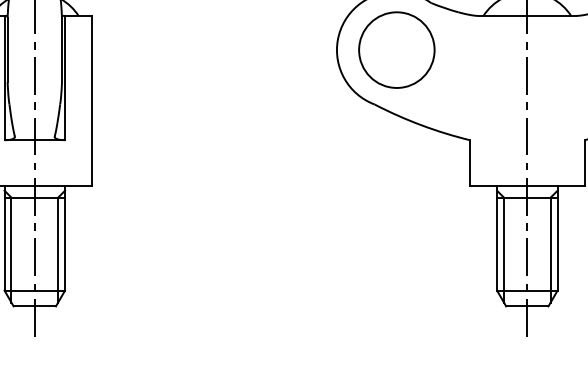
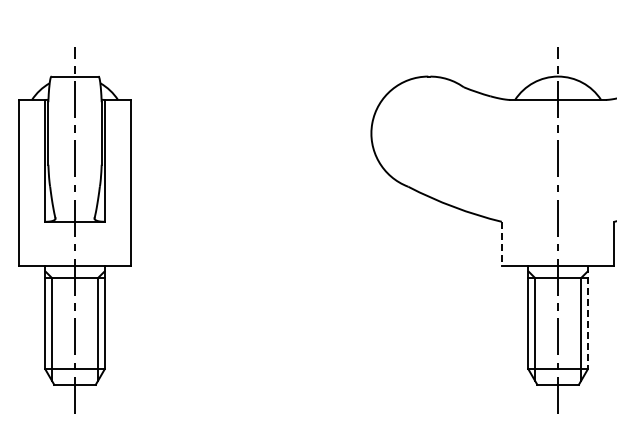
part: (397, 50) -> (430, 133), removed
line: (469, 163) -> (501, 244), solid -> dashed
line: (557, 237) -> (587, 317), solid -> dashed

